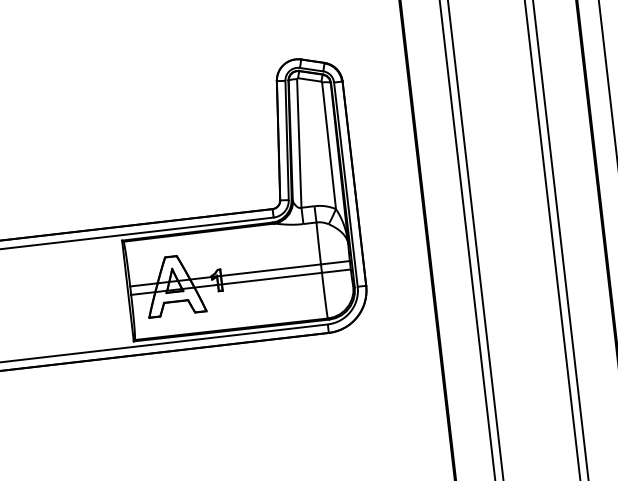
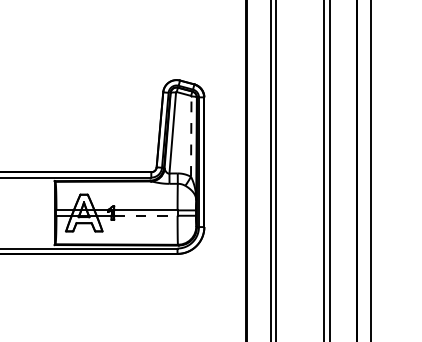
line: (329, 145) -> (191, 136), solid -> dashed
line: (271, 278) -> (145, 215), solid -> dashed

